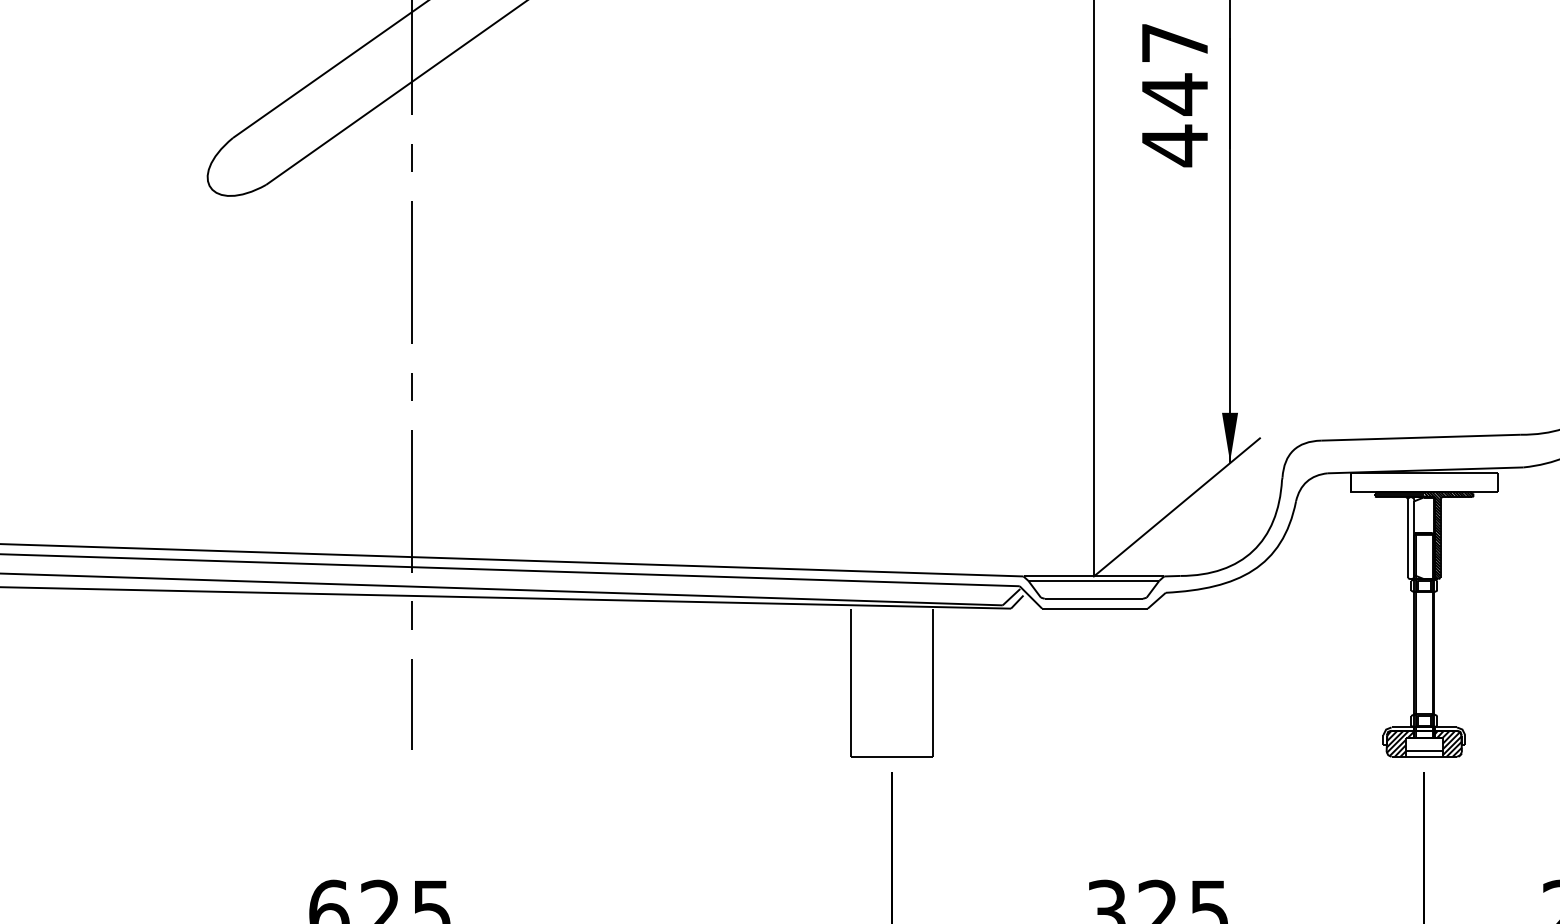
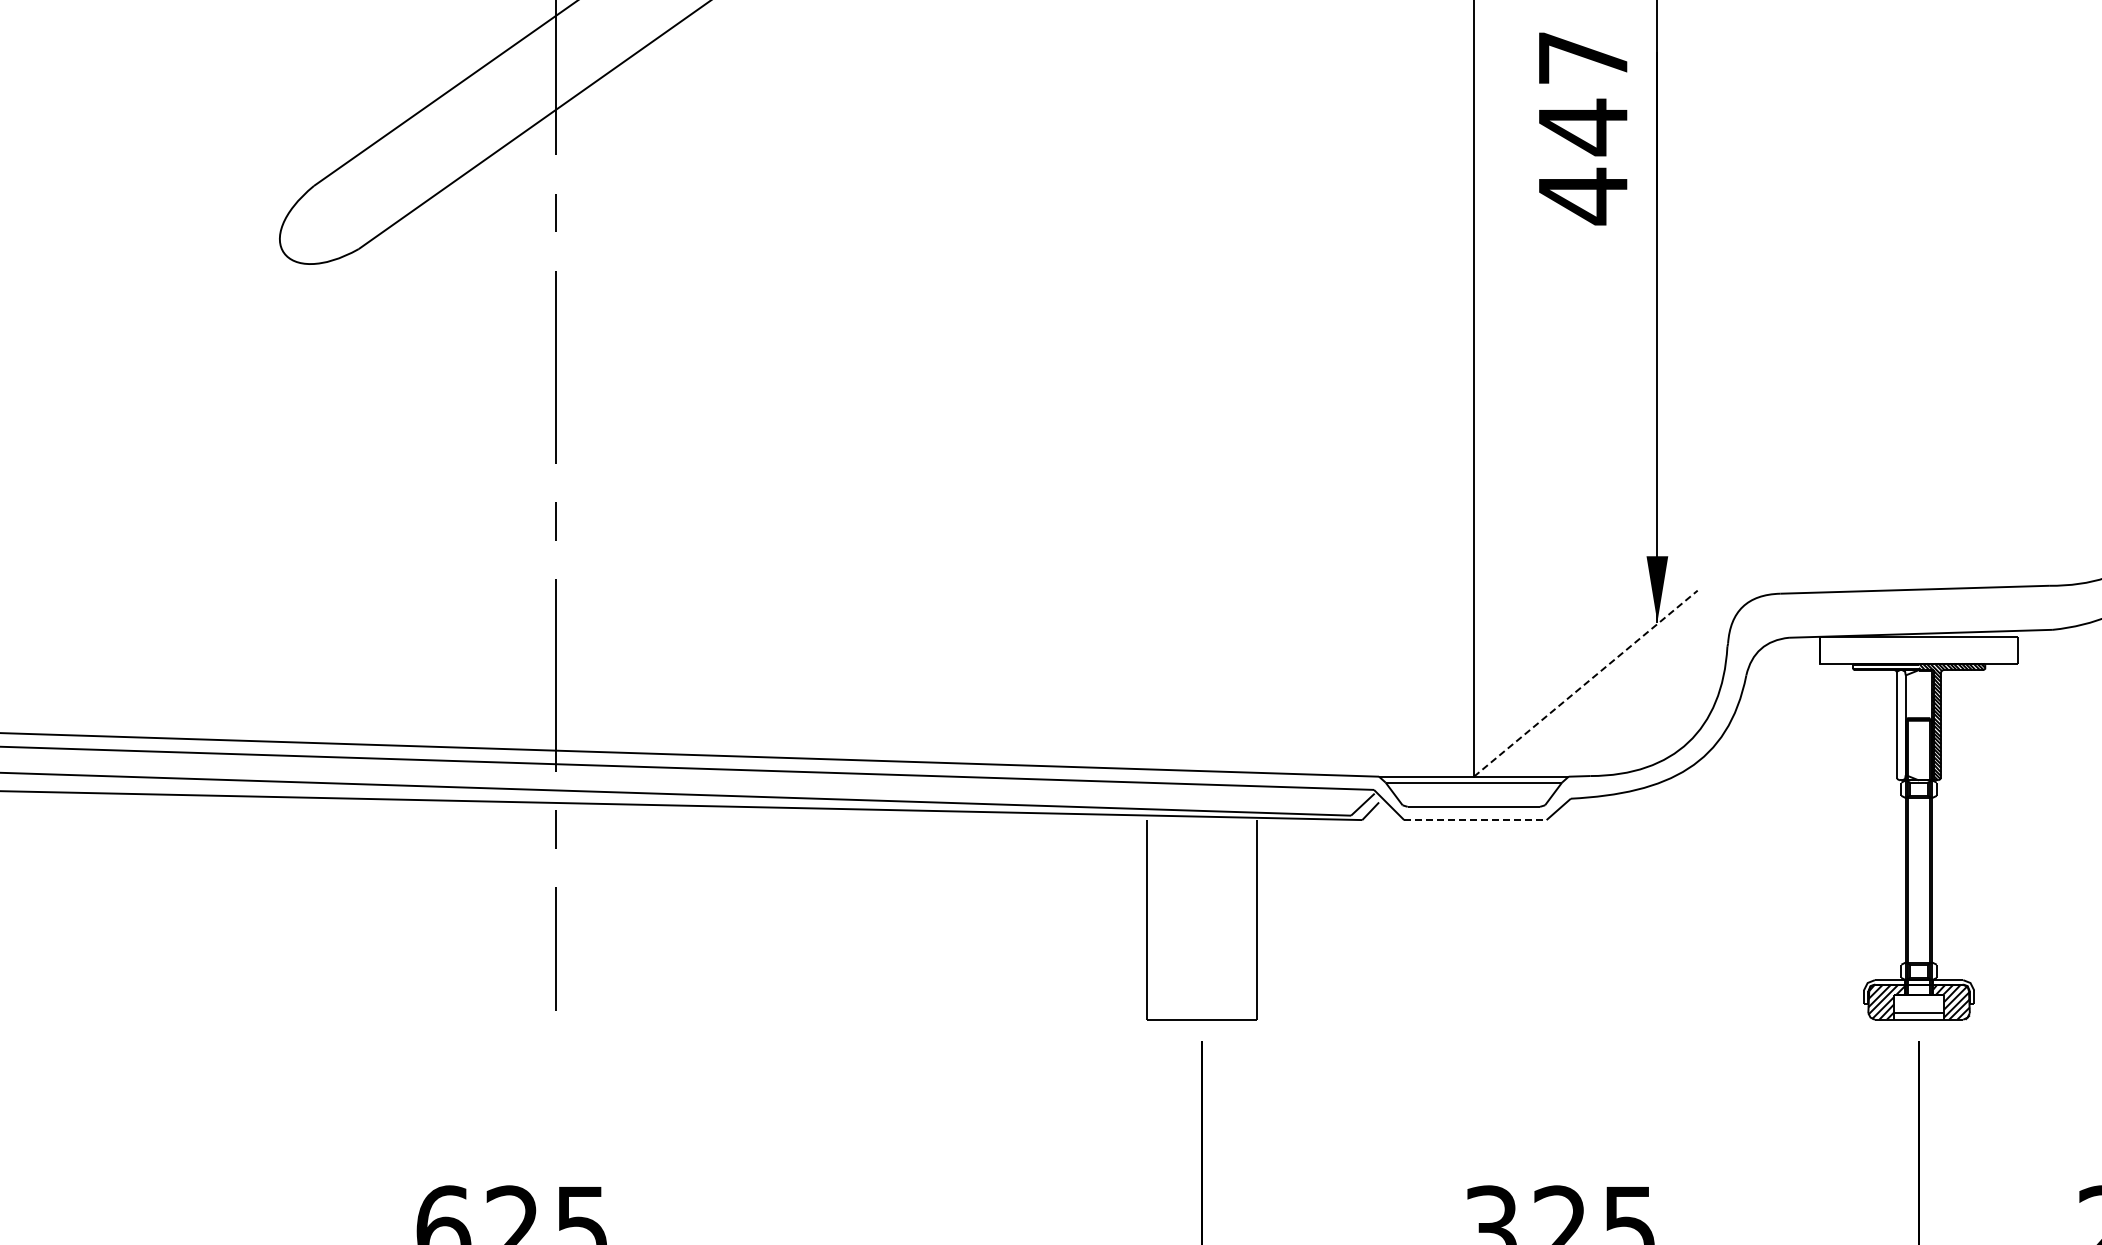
line: (1177, 507) -> (1586, 683), solid -> dashed
line: (1095, 608) -> (1475, 820), solid -> dashed

